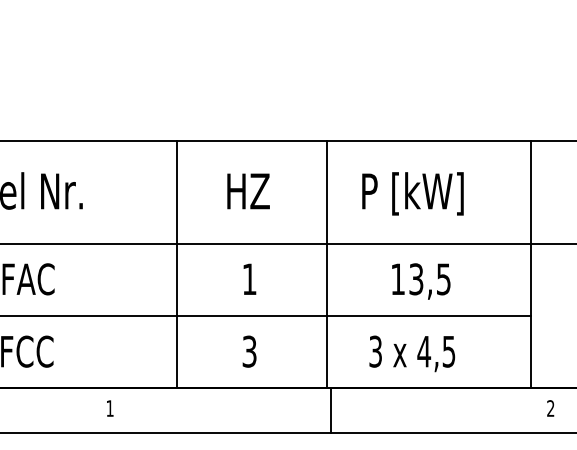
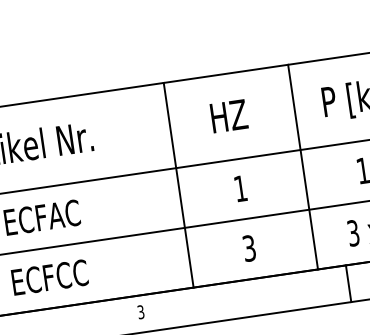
text: (109, 408) -> (140, 312), 1 -> 3
line: (331, 410) -> (348, 283), moved

